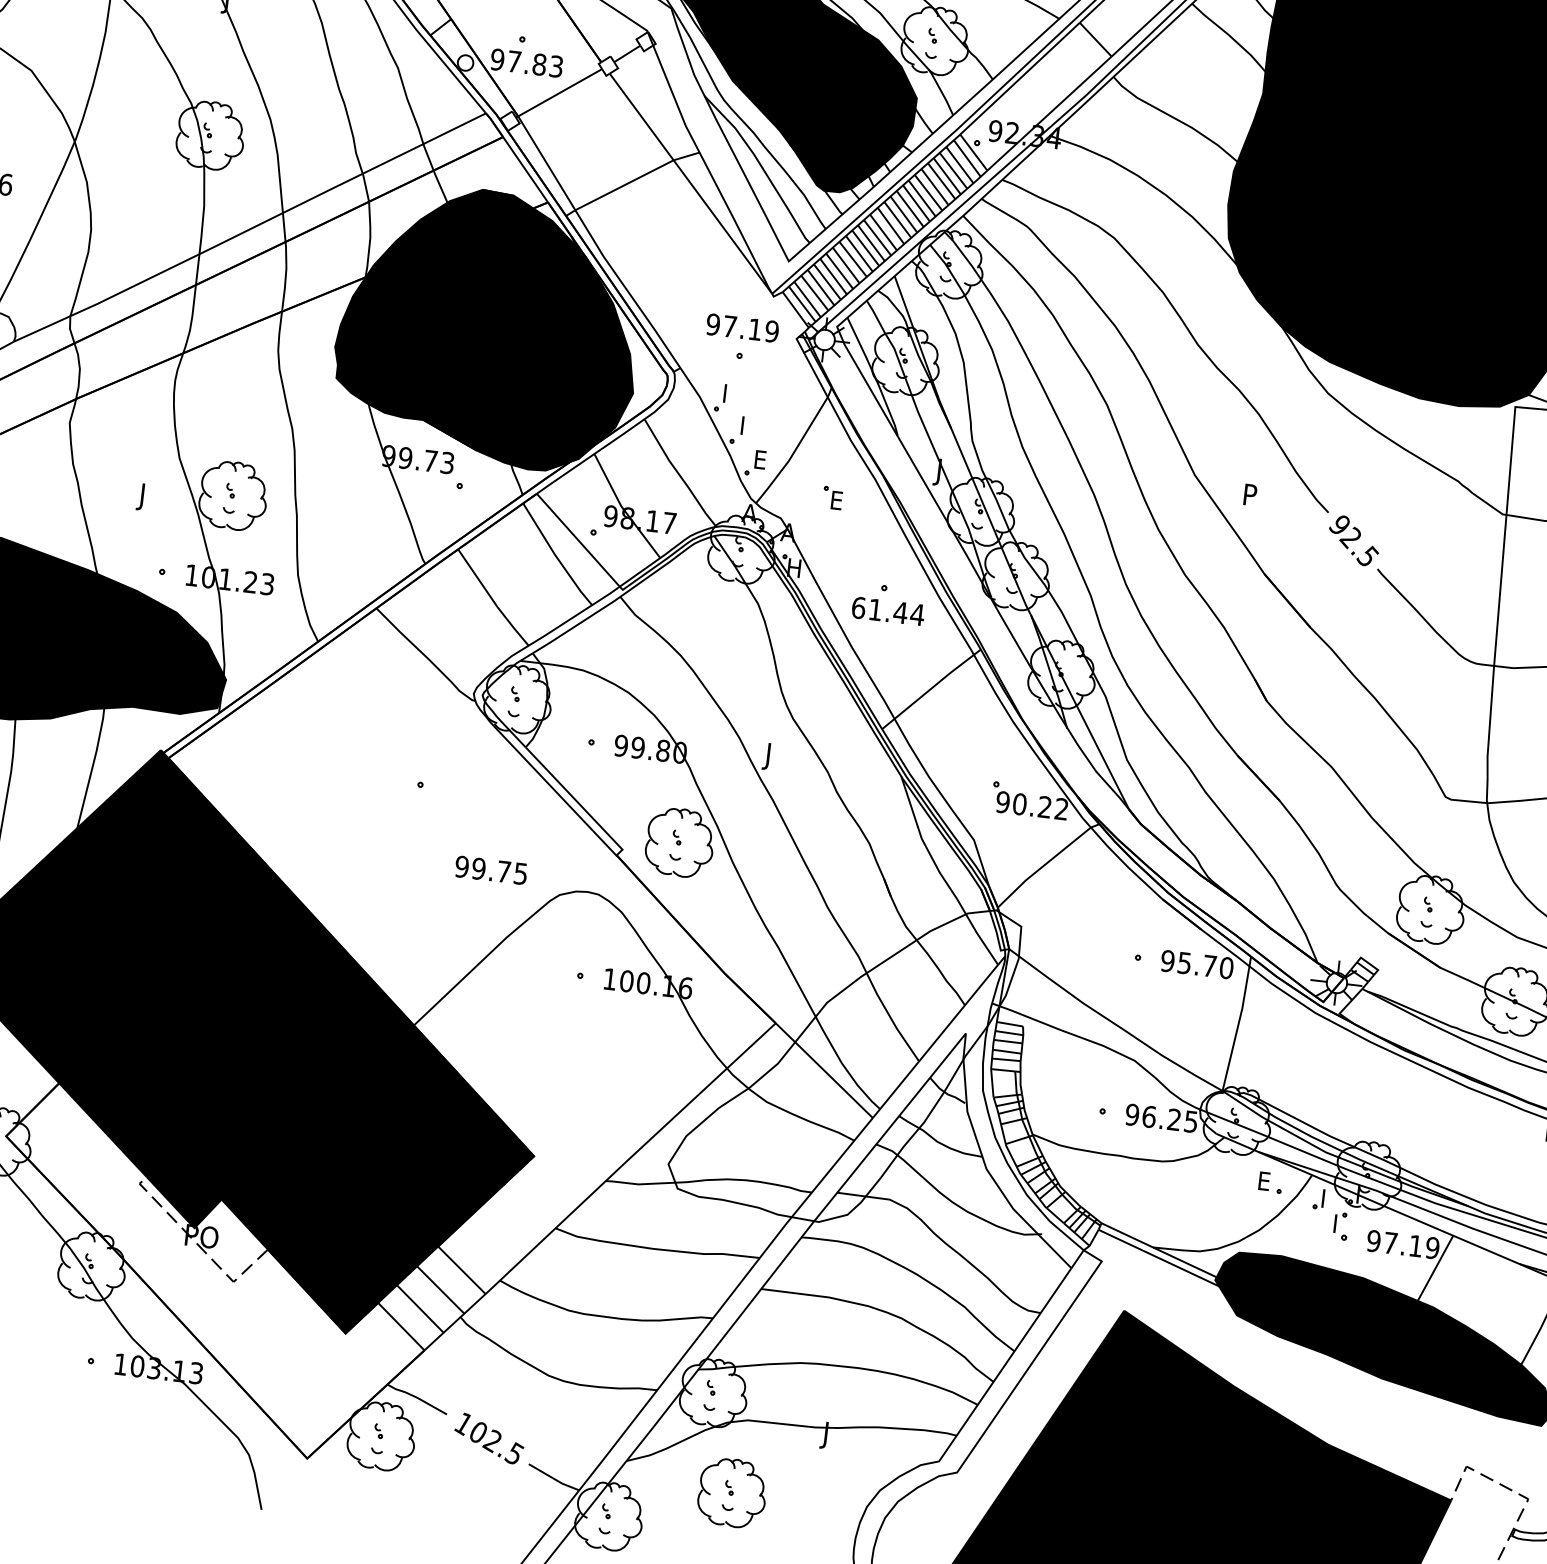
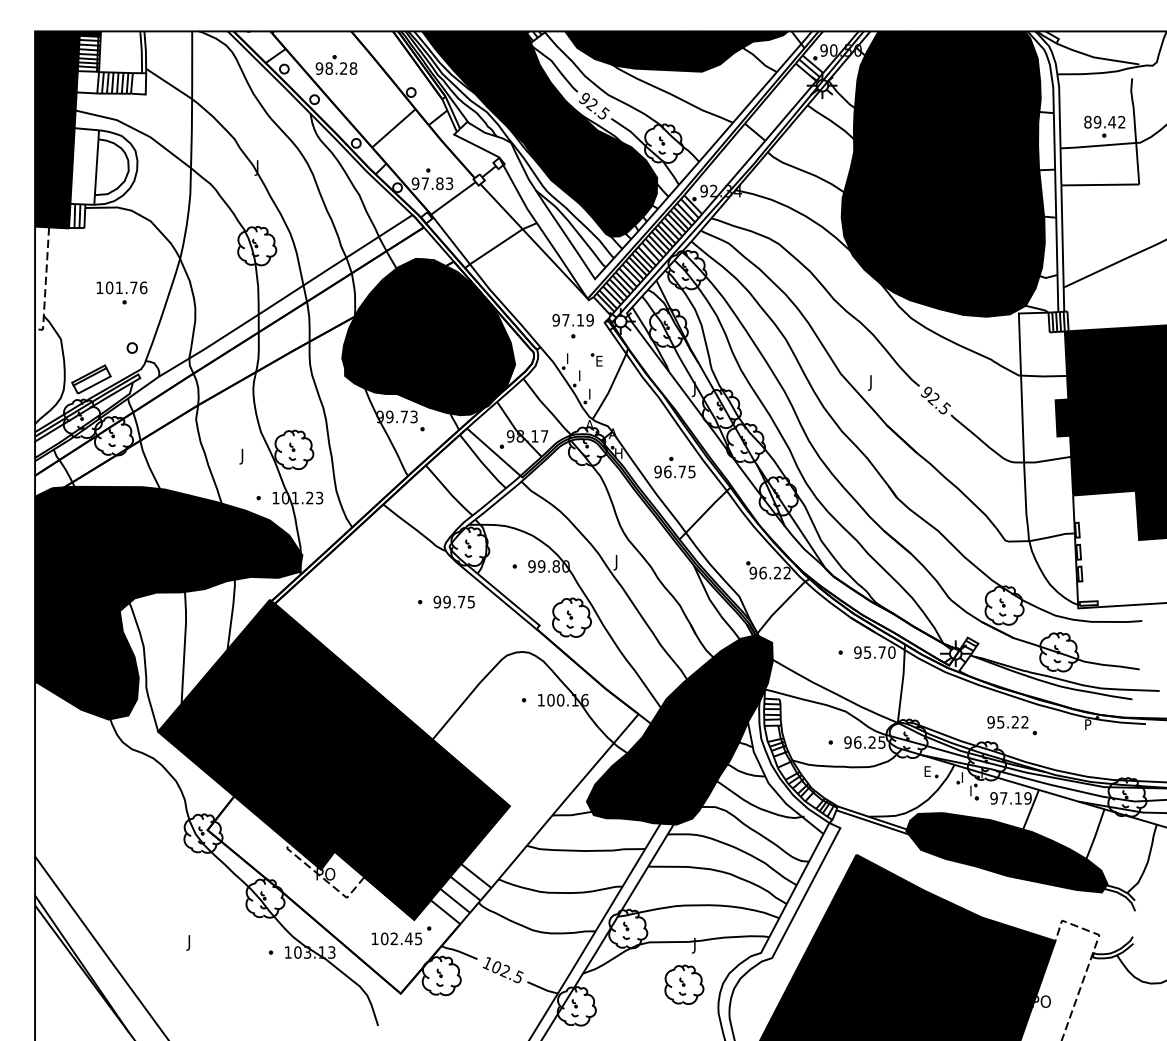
text: (761, 458) -> (592, 393), E -> I
part: (832, 496) -> (596, 359), moved
text: (1247, 496) -> (872, 382), P -> J
text: (888, 610) -> (675, 471), 61.44 -> 96.75
text: (1018, 803) -> (762, 572), 90.22 -> 96.22
text: (490, 869) -> (453, 601), moved
fill: (843, 1058) -> (679, 729), added
part: (1418, 1118) -> (1011, 725), added
part: (320, 1358) -> (401, 935), added
part: (732, 1492) -> (684, 984), moved

